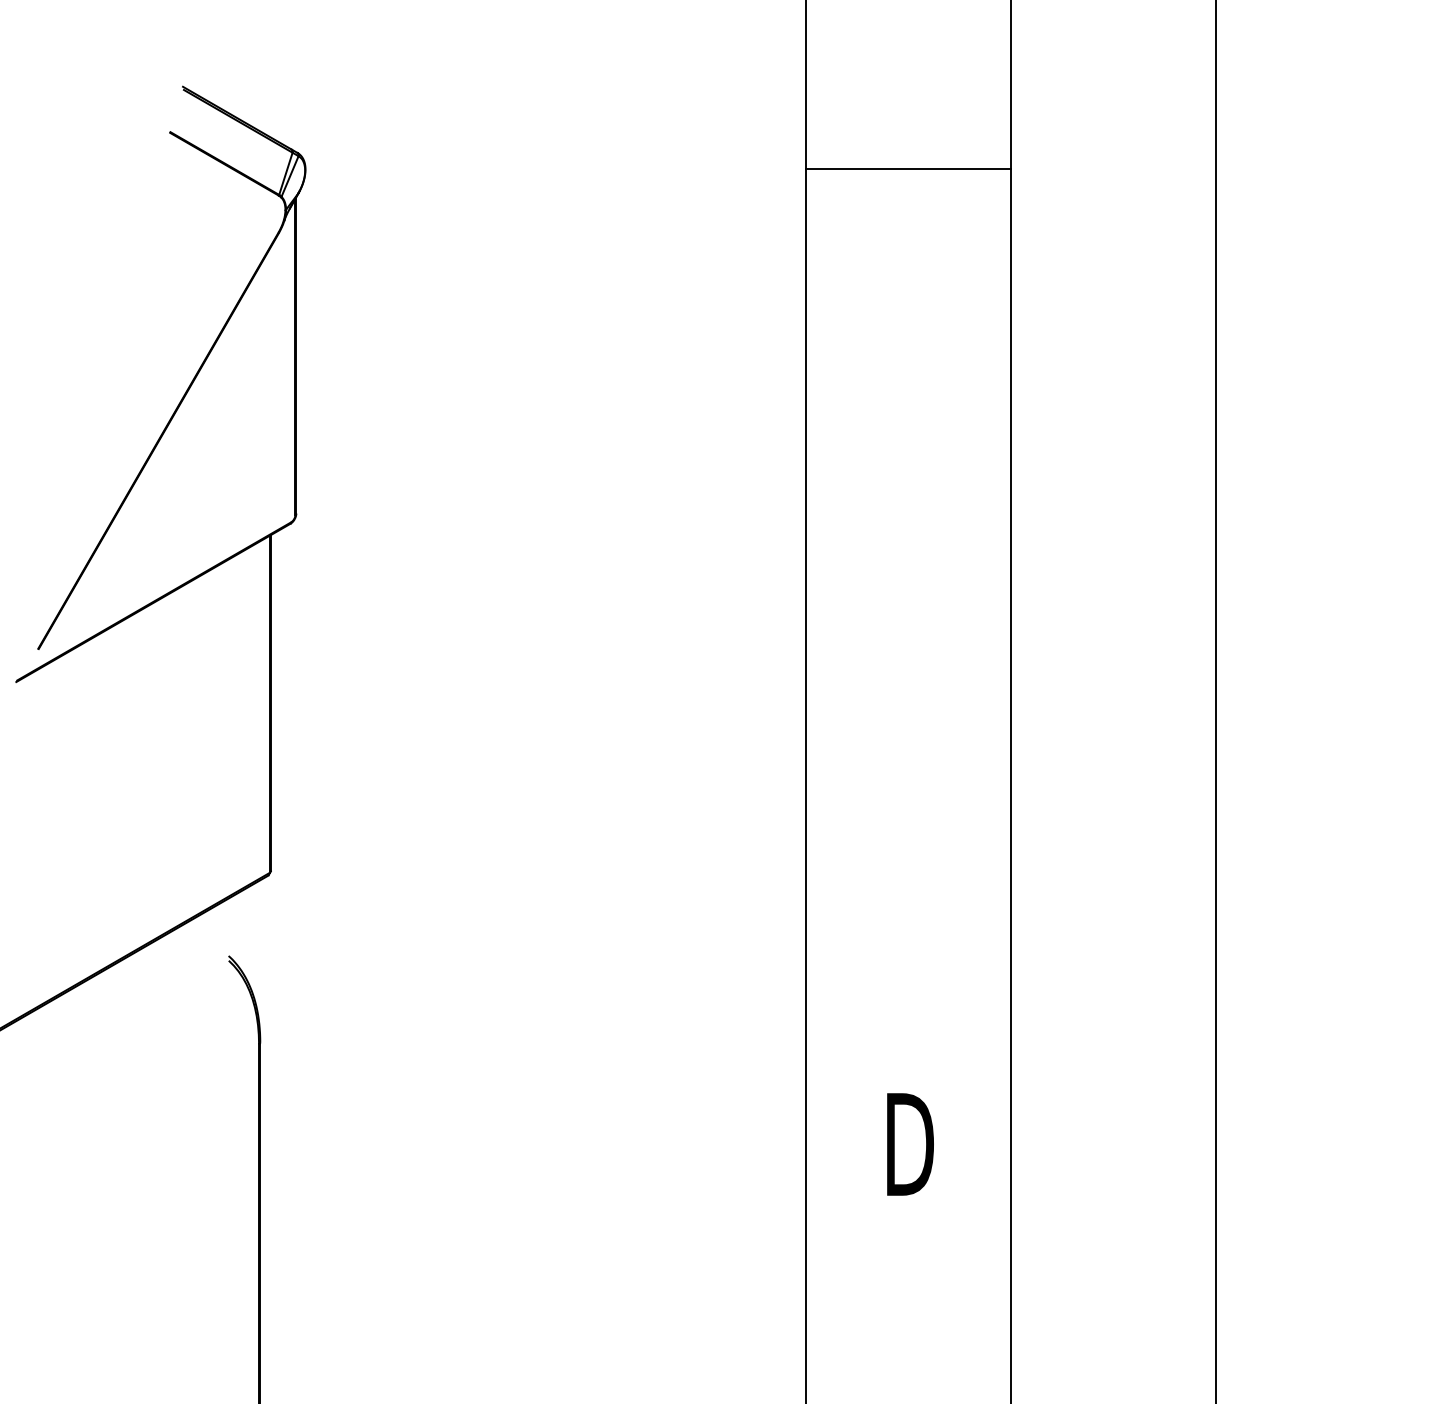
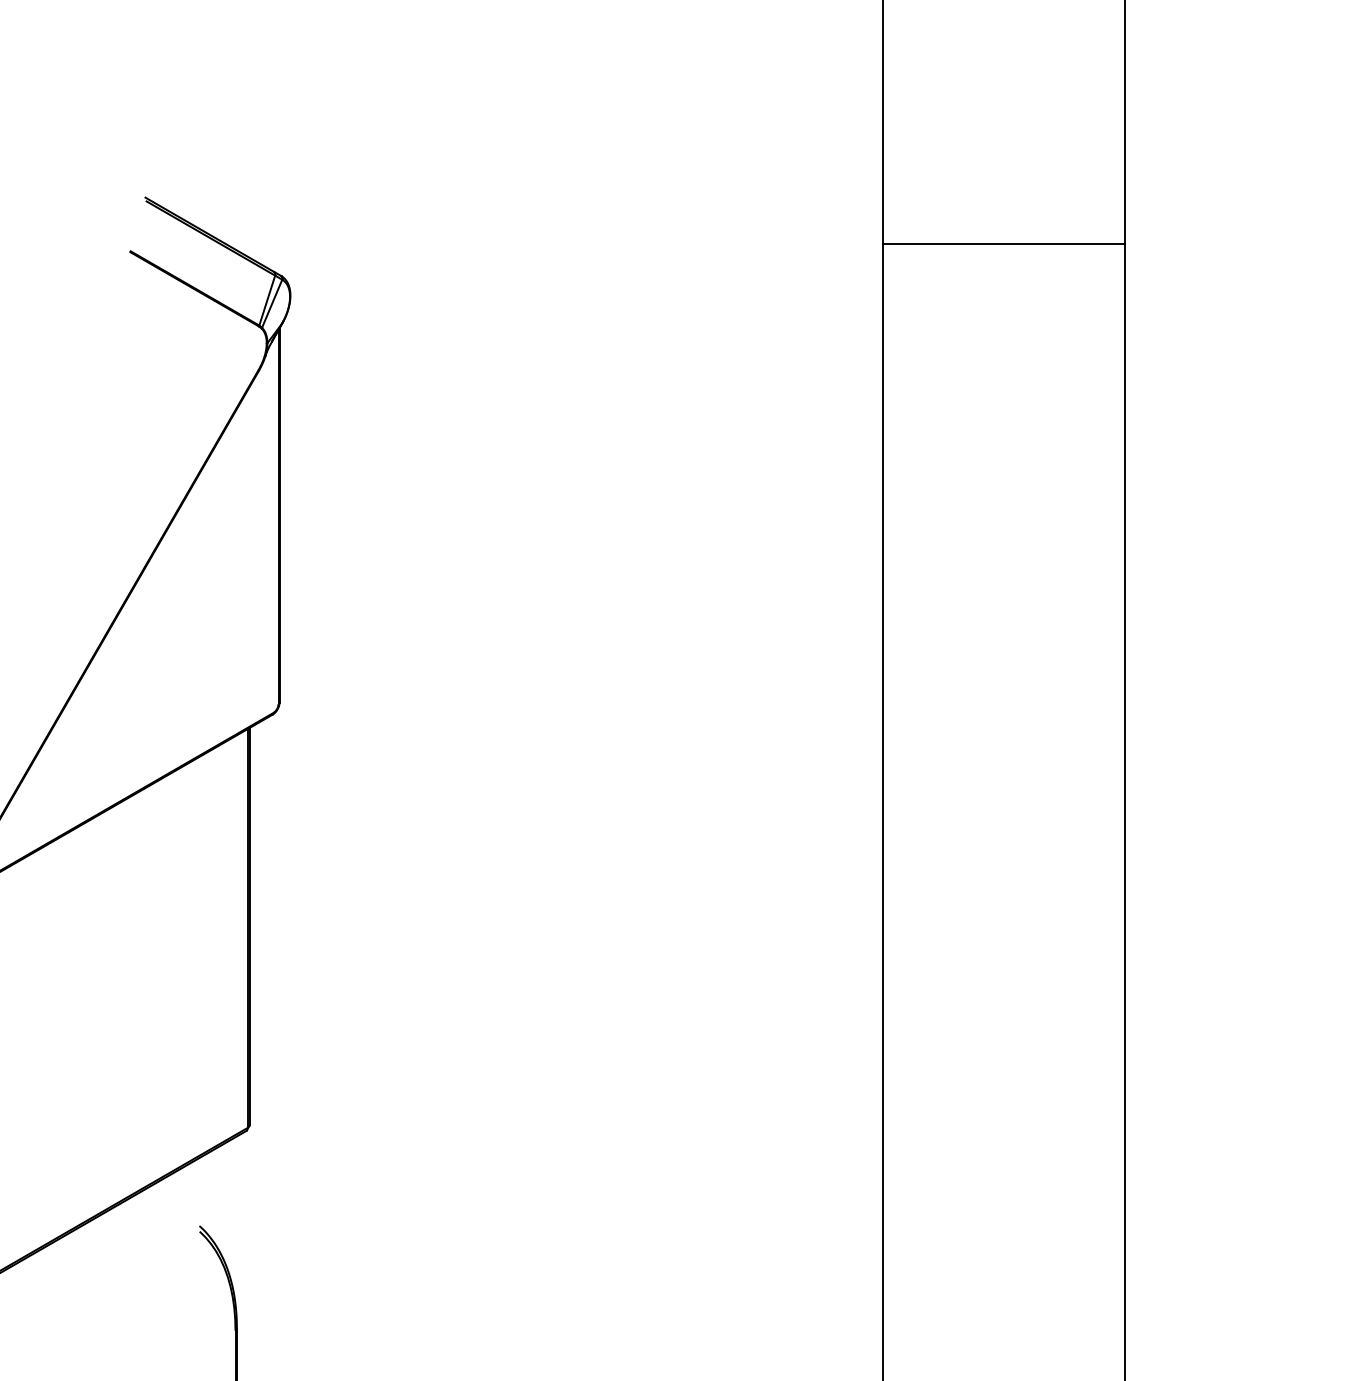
line: (908, 168) -> (1003, 243), moved

